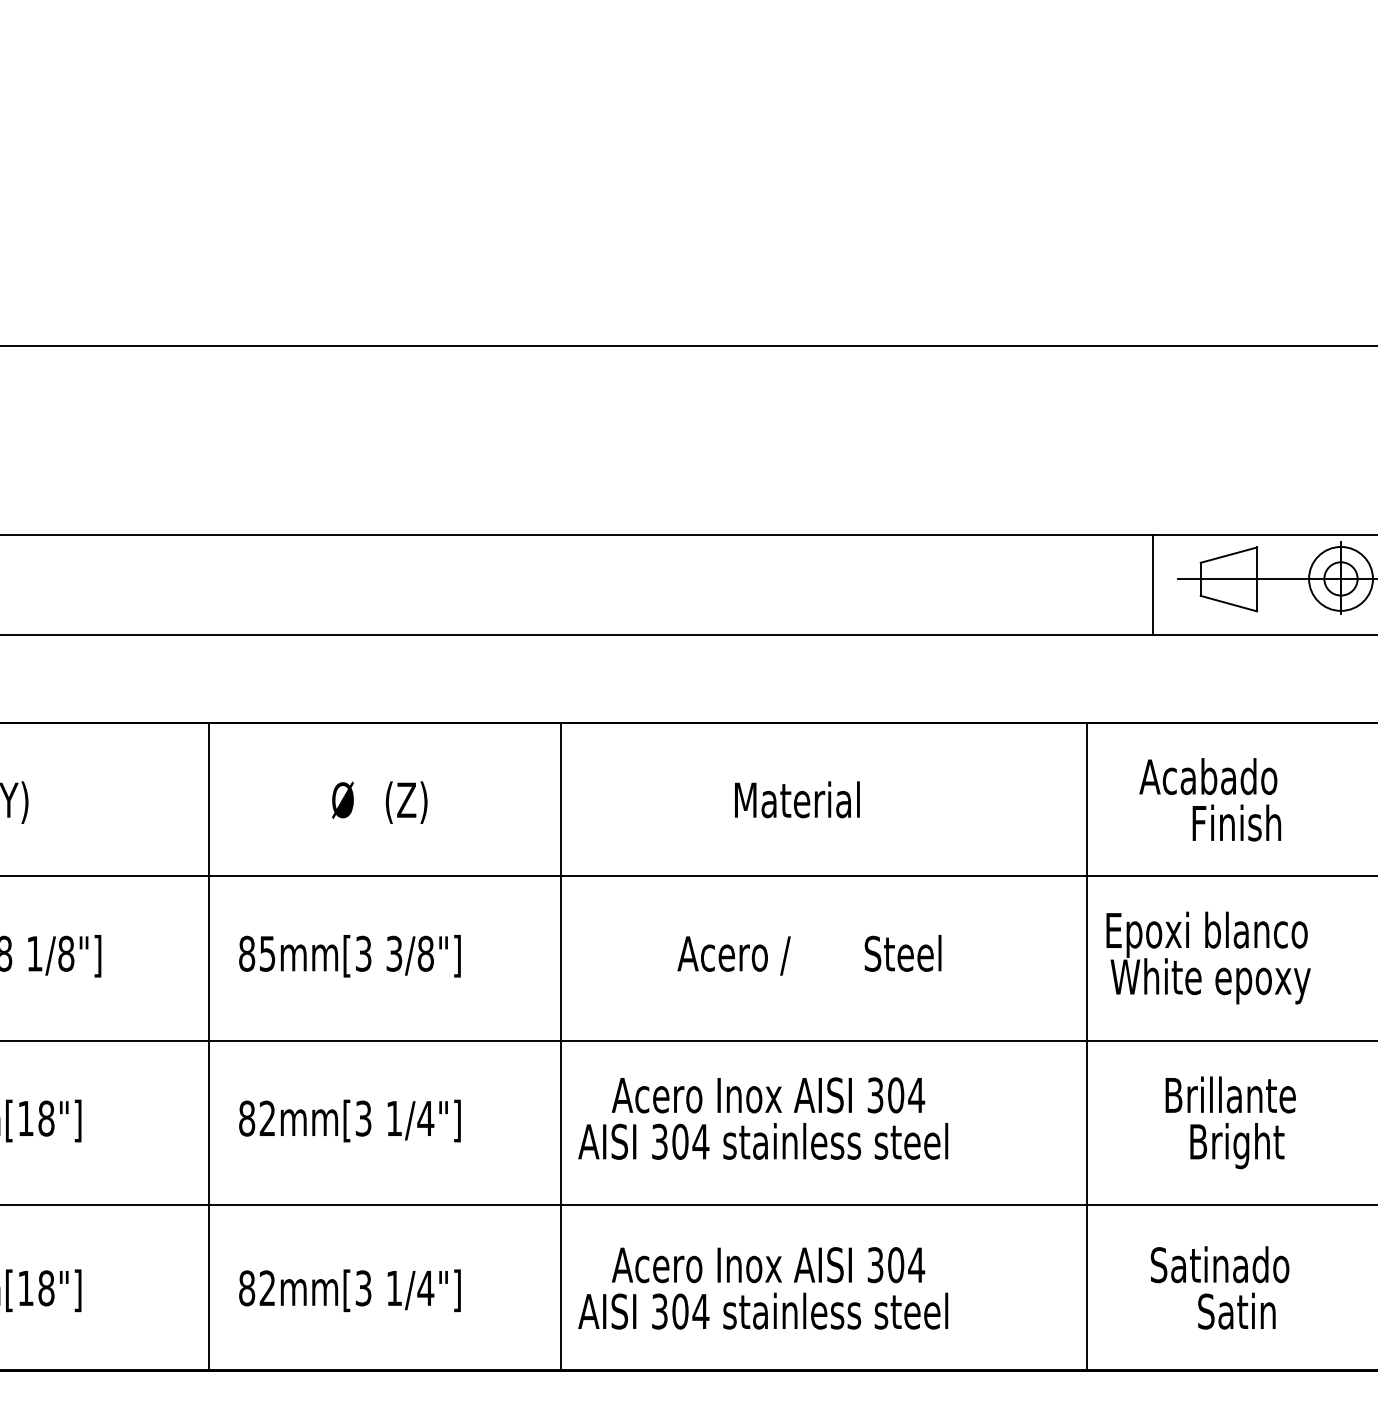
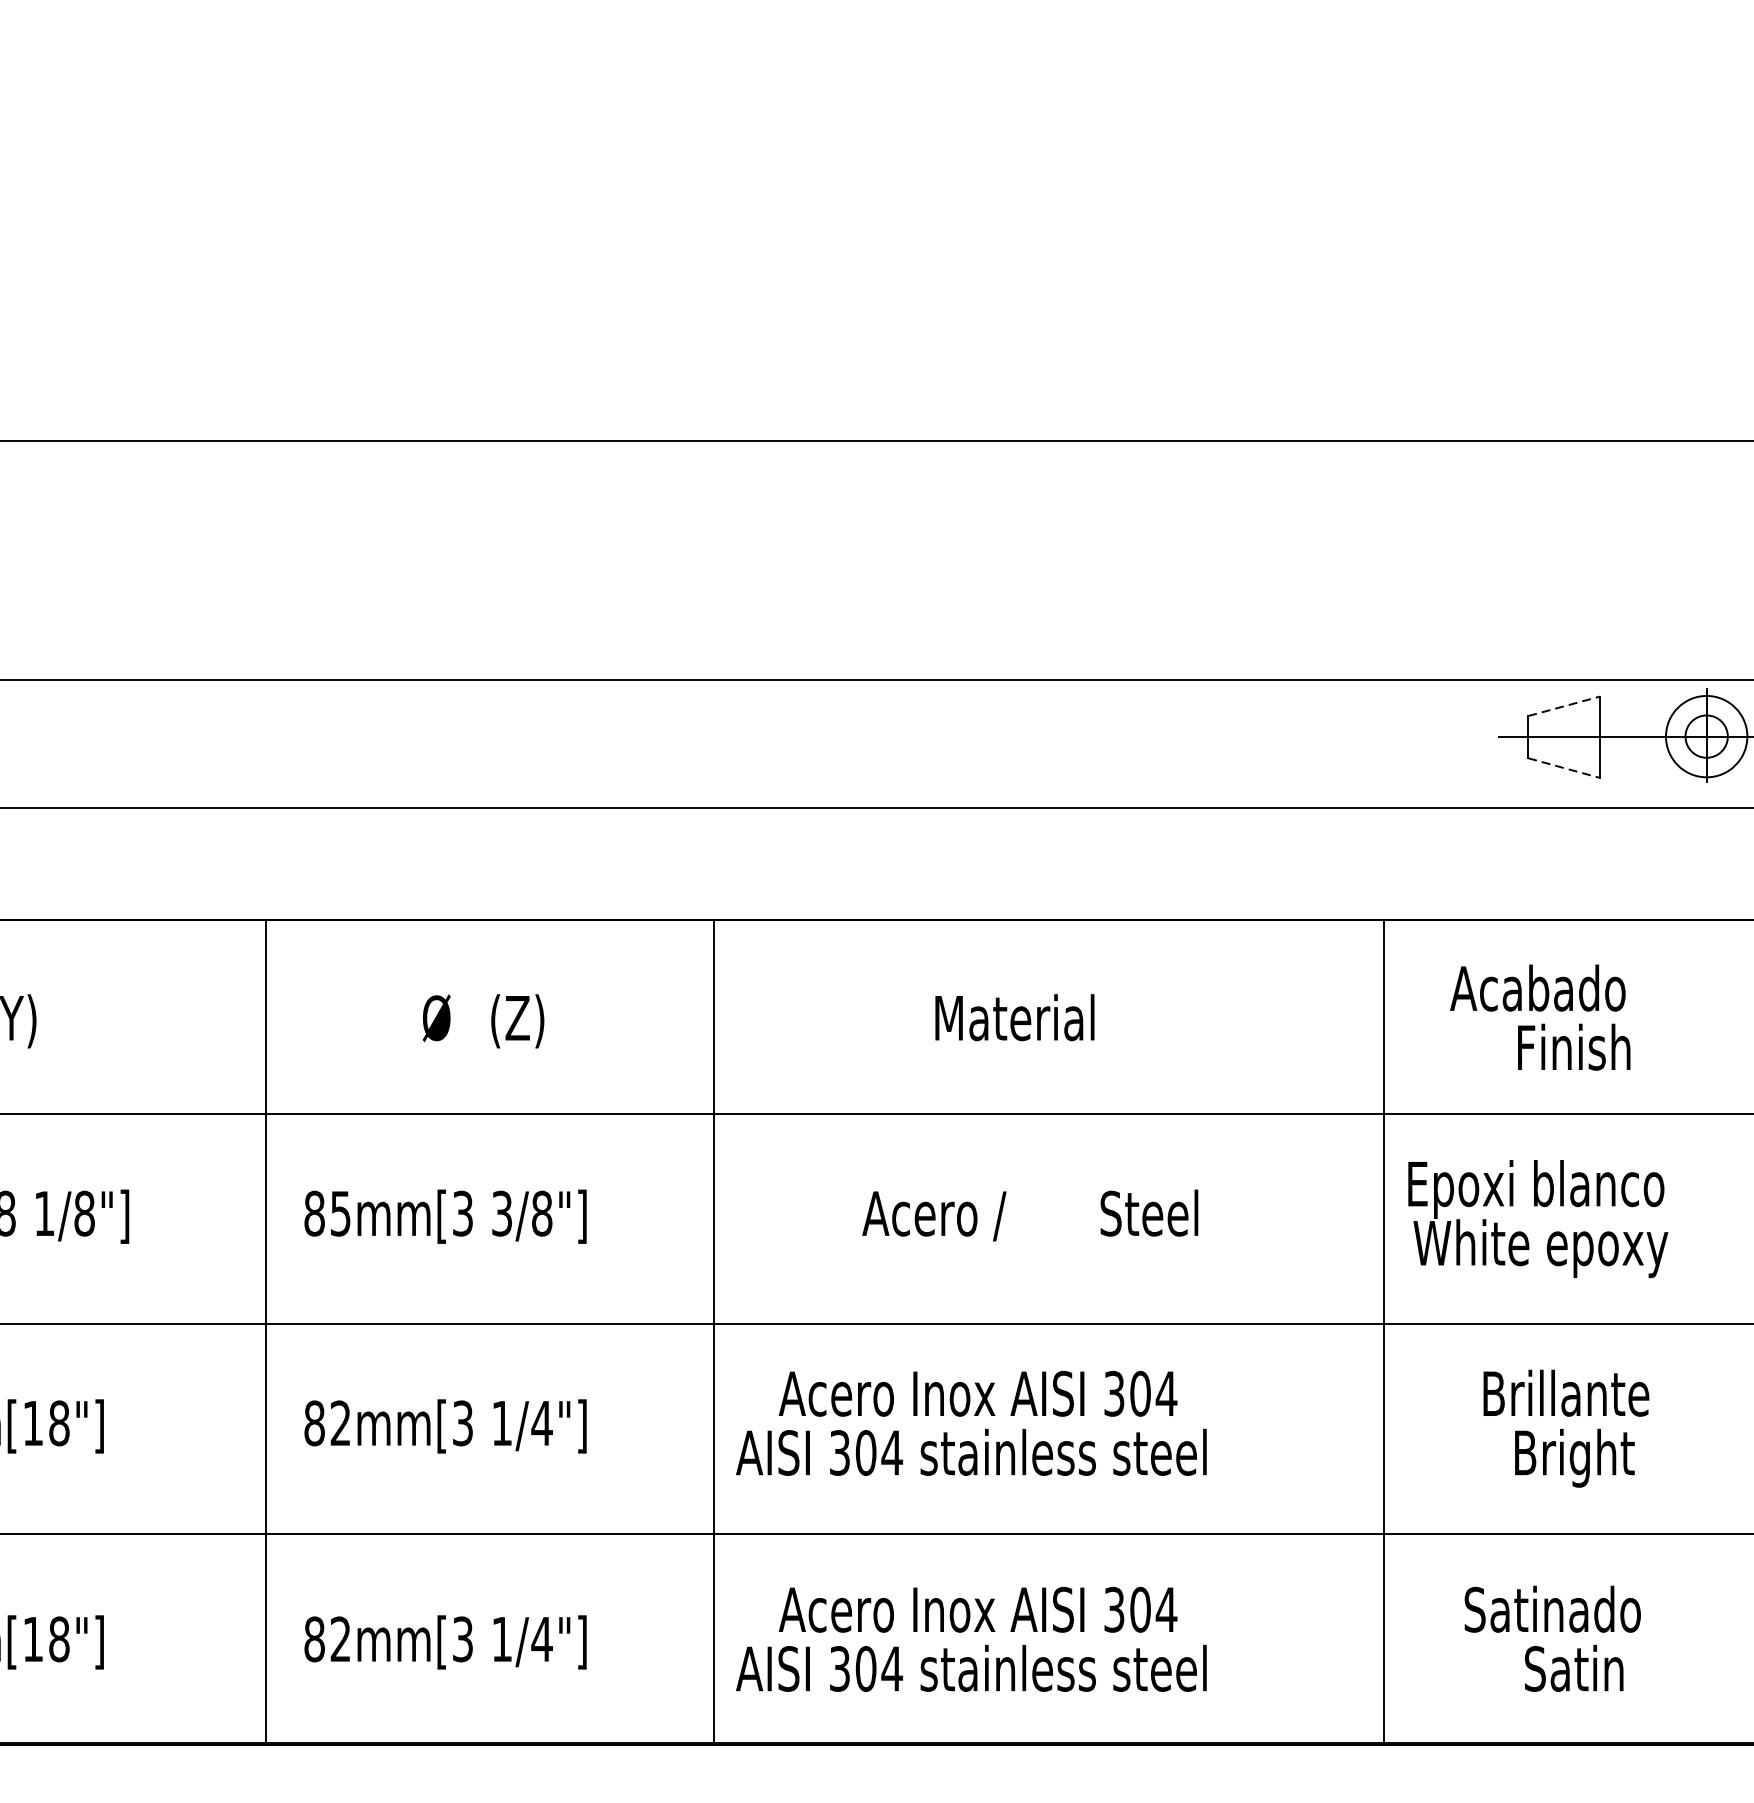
line: (1229, 555) -> (1564, 706), solid -> dashed
line: (1153, 584) -> (1468, 743), removed
line: (1229, 603) -> (1564, 767), solid -> dashed

